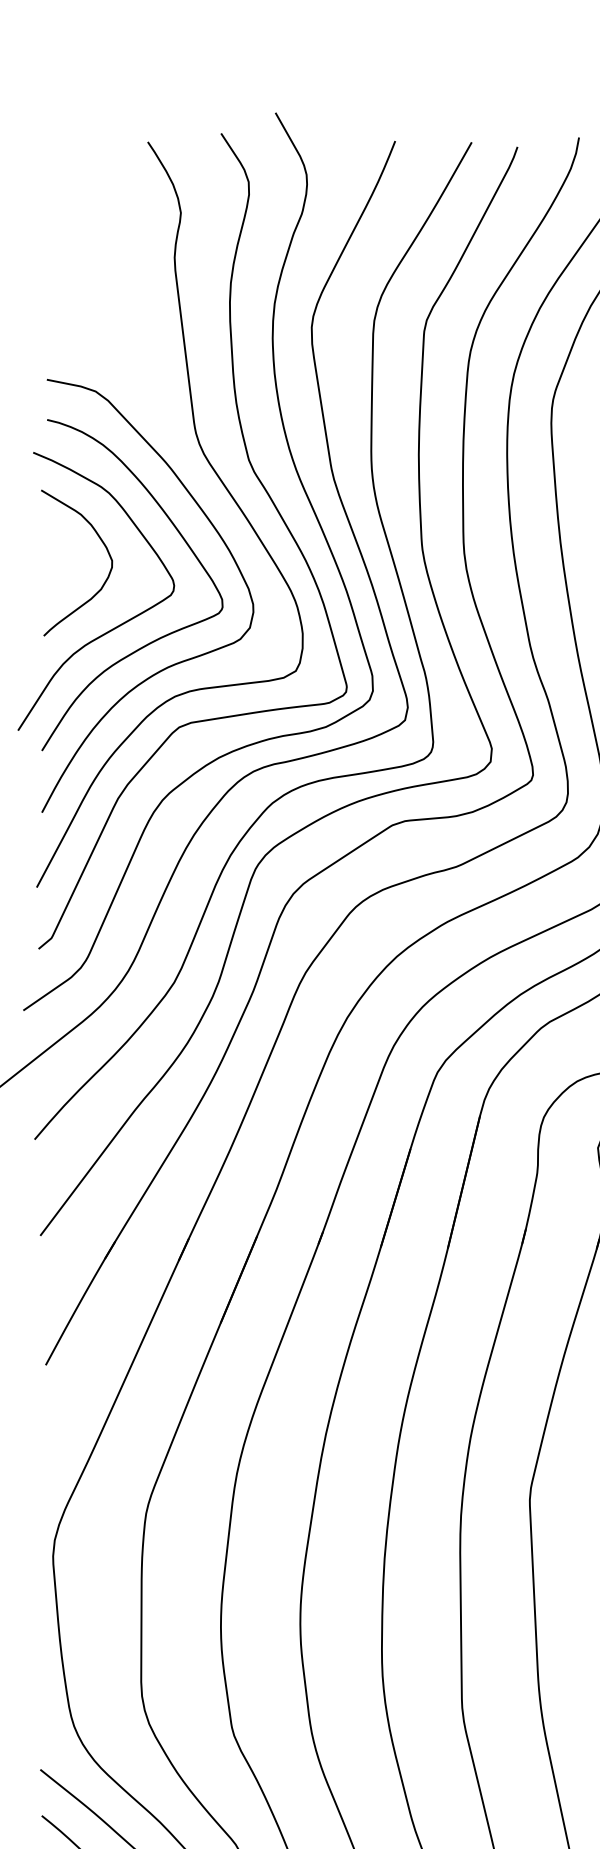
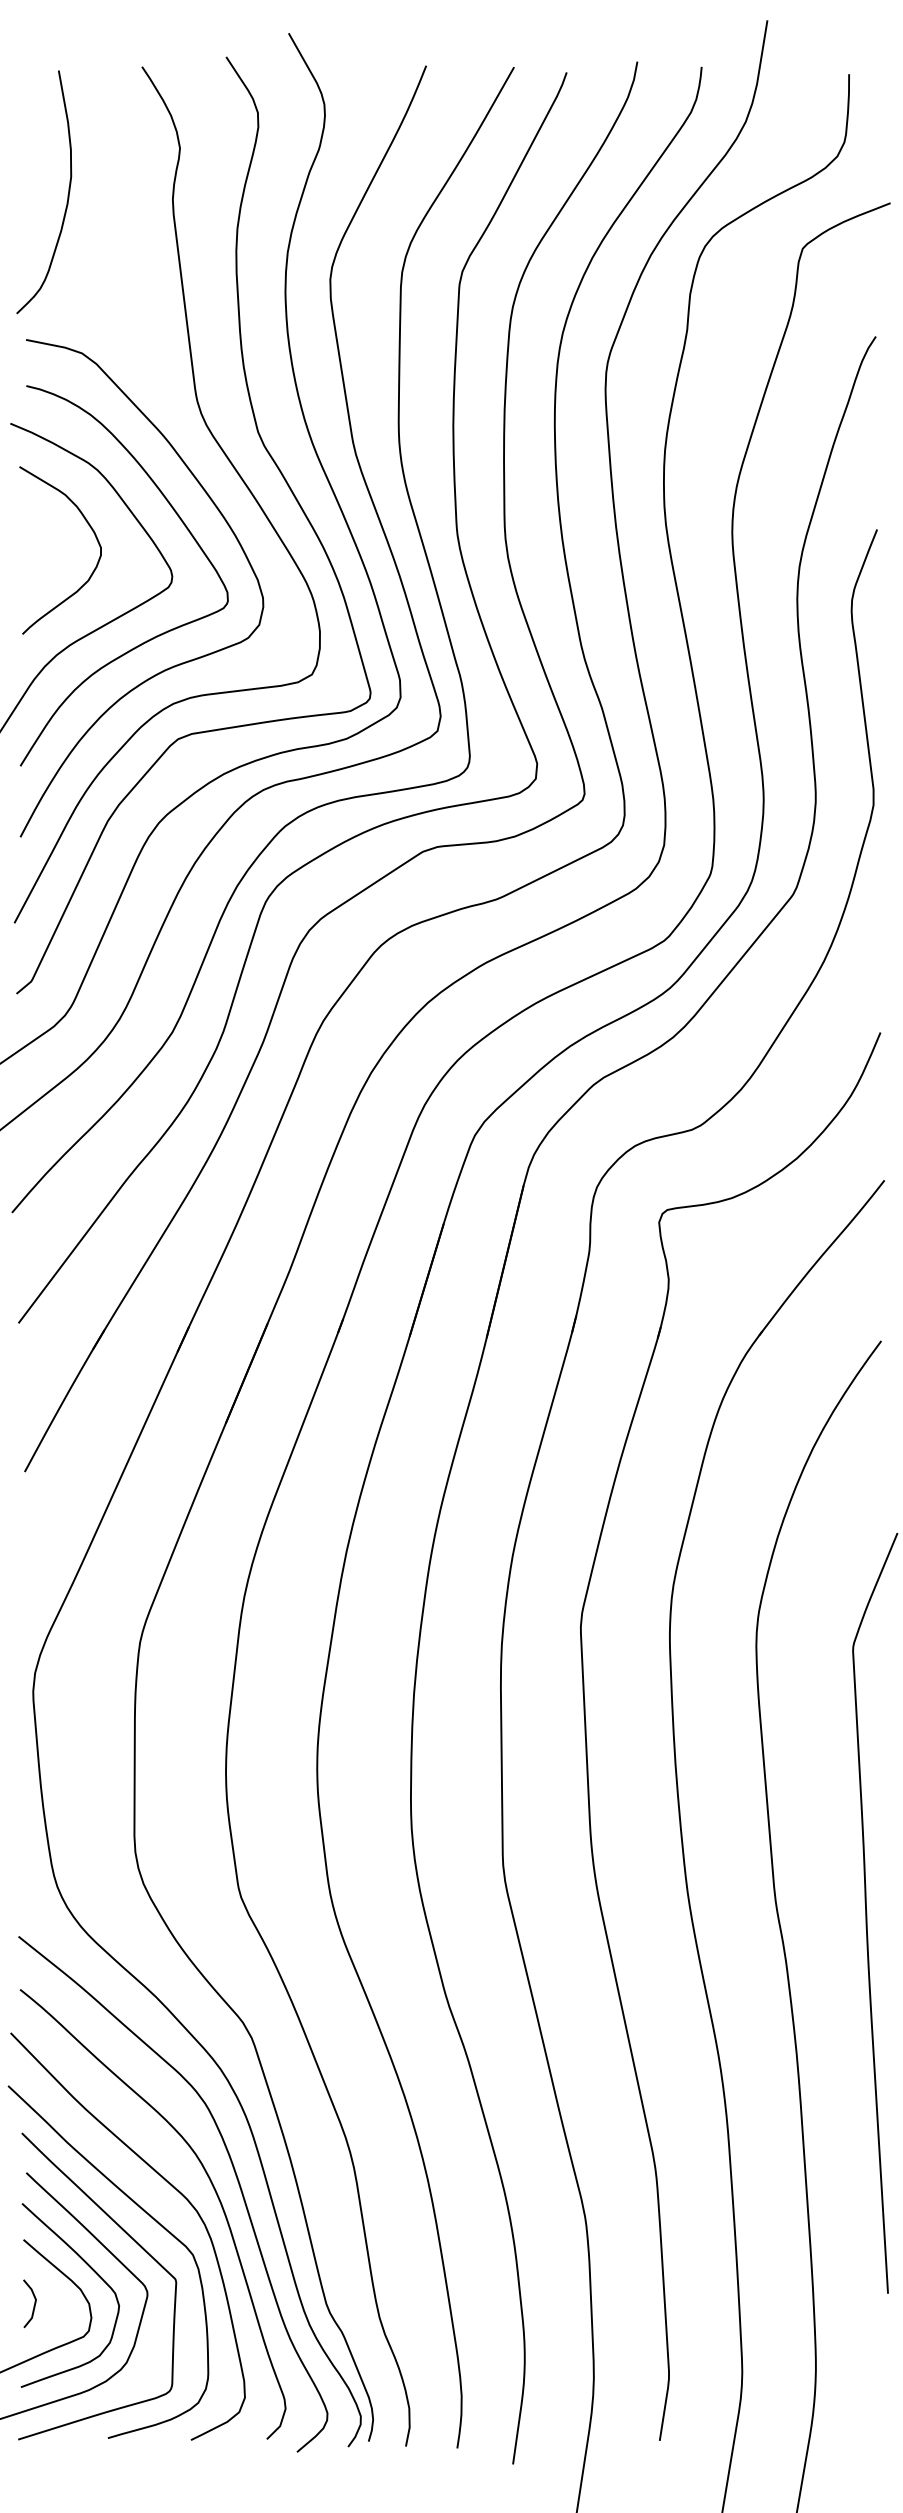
curve: (82, 253) -> (67, 194), added

